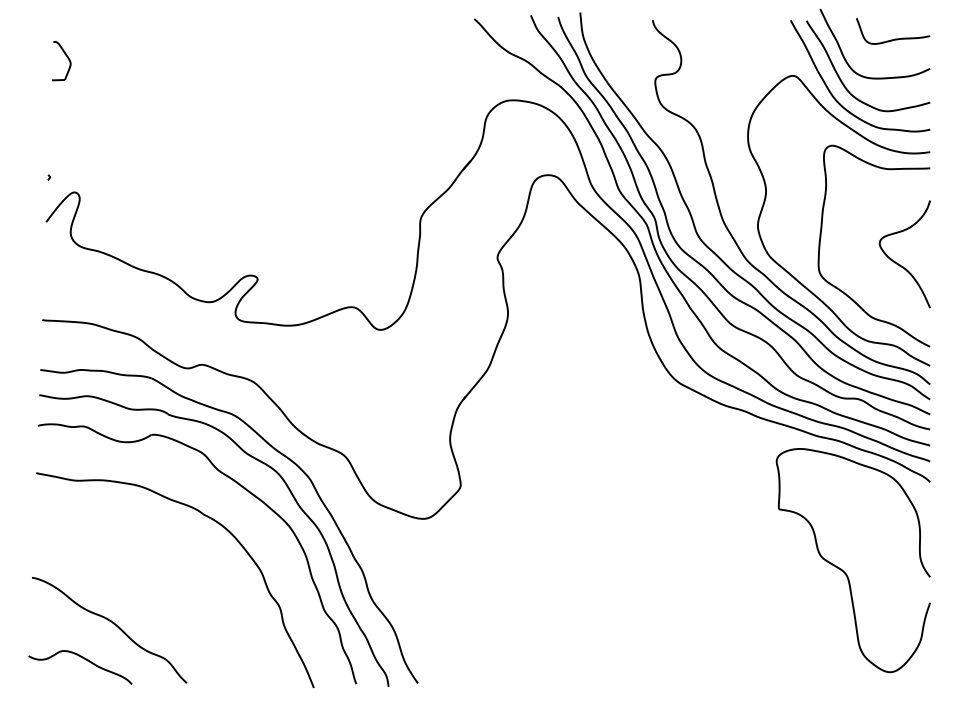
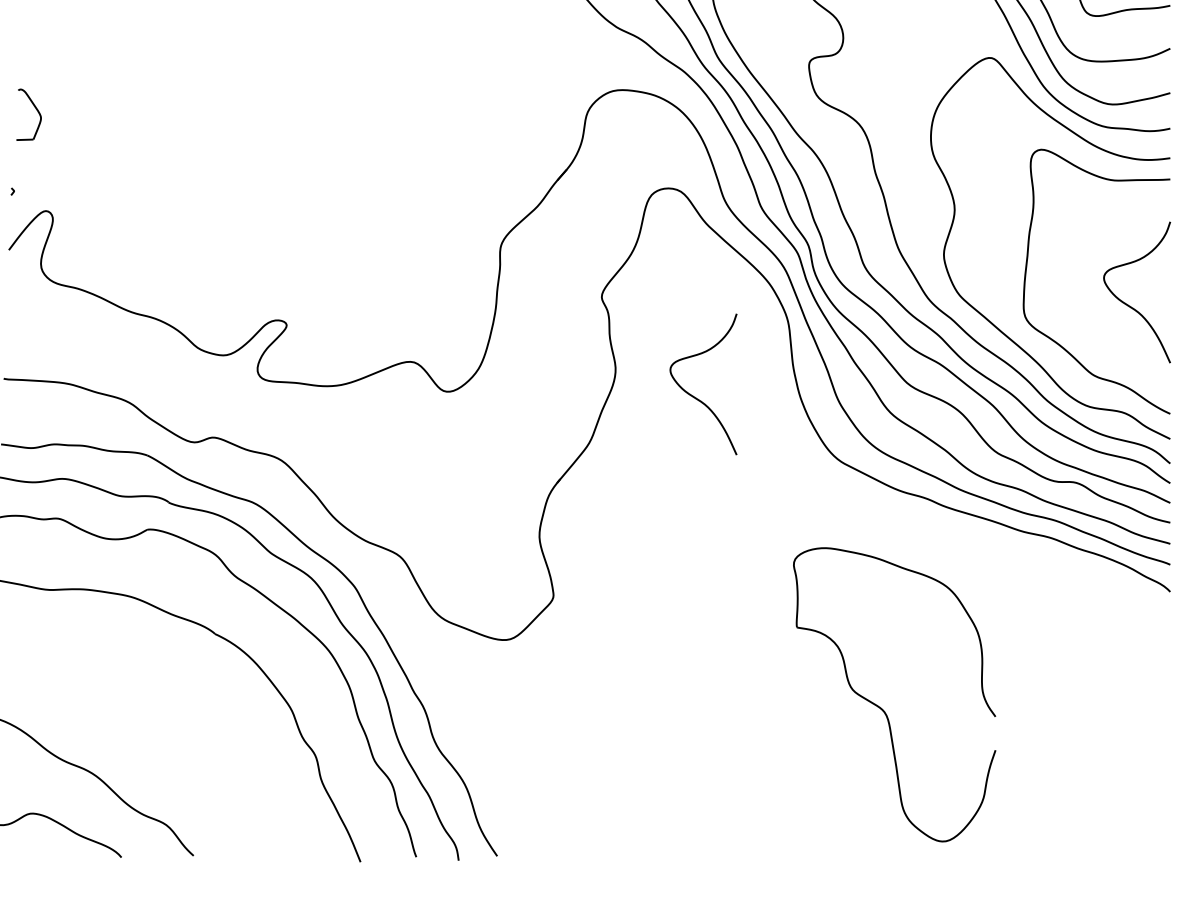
part: (66, 57) -> (35, 110), moved
curve: (567, 332) -> (693, 395), added
part: (842, 569) -> (880, 706), moved

